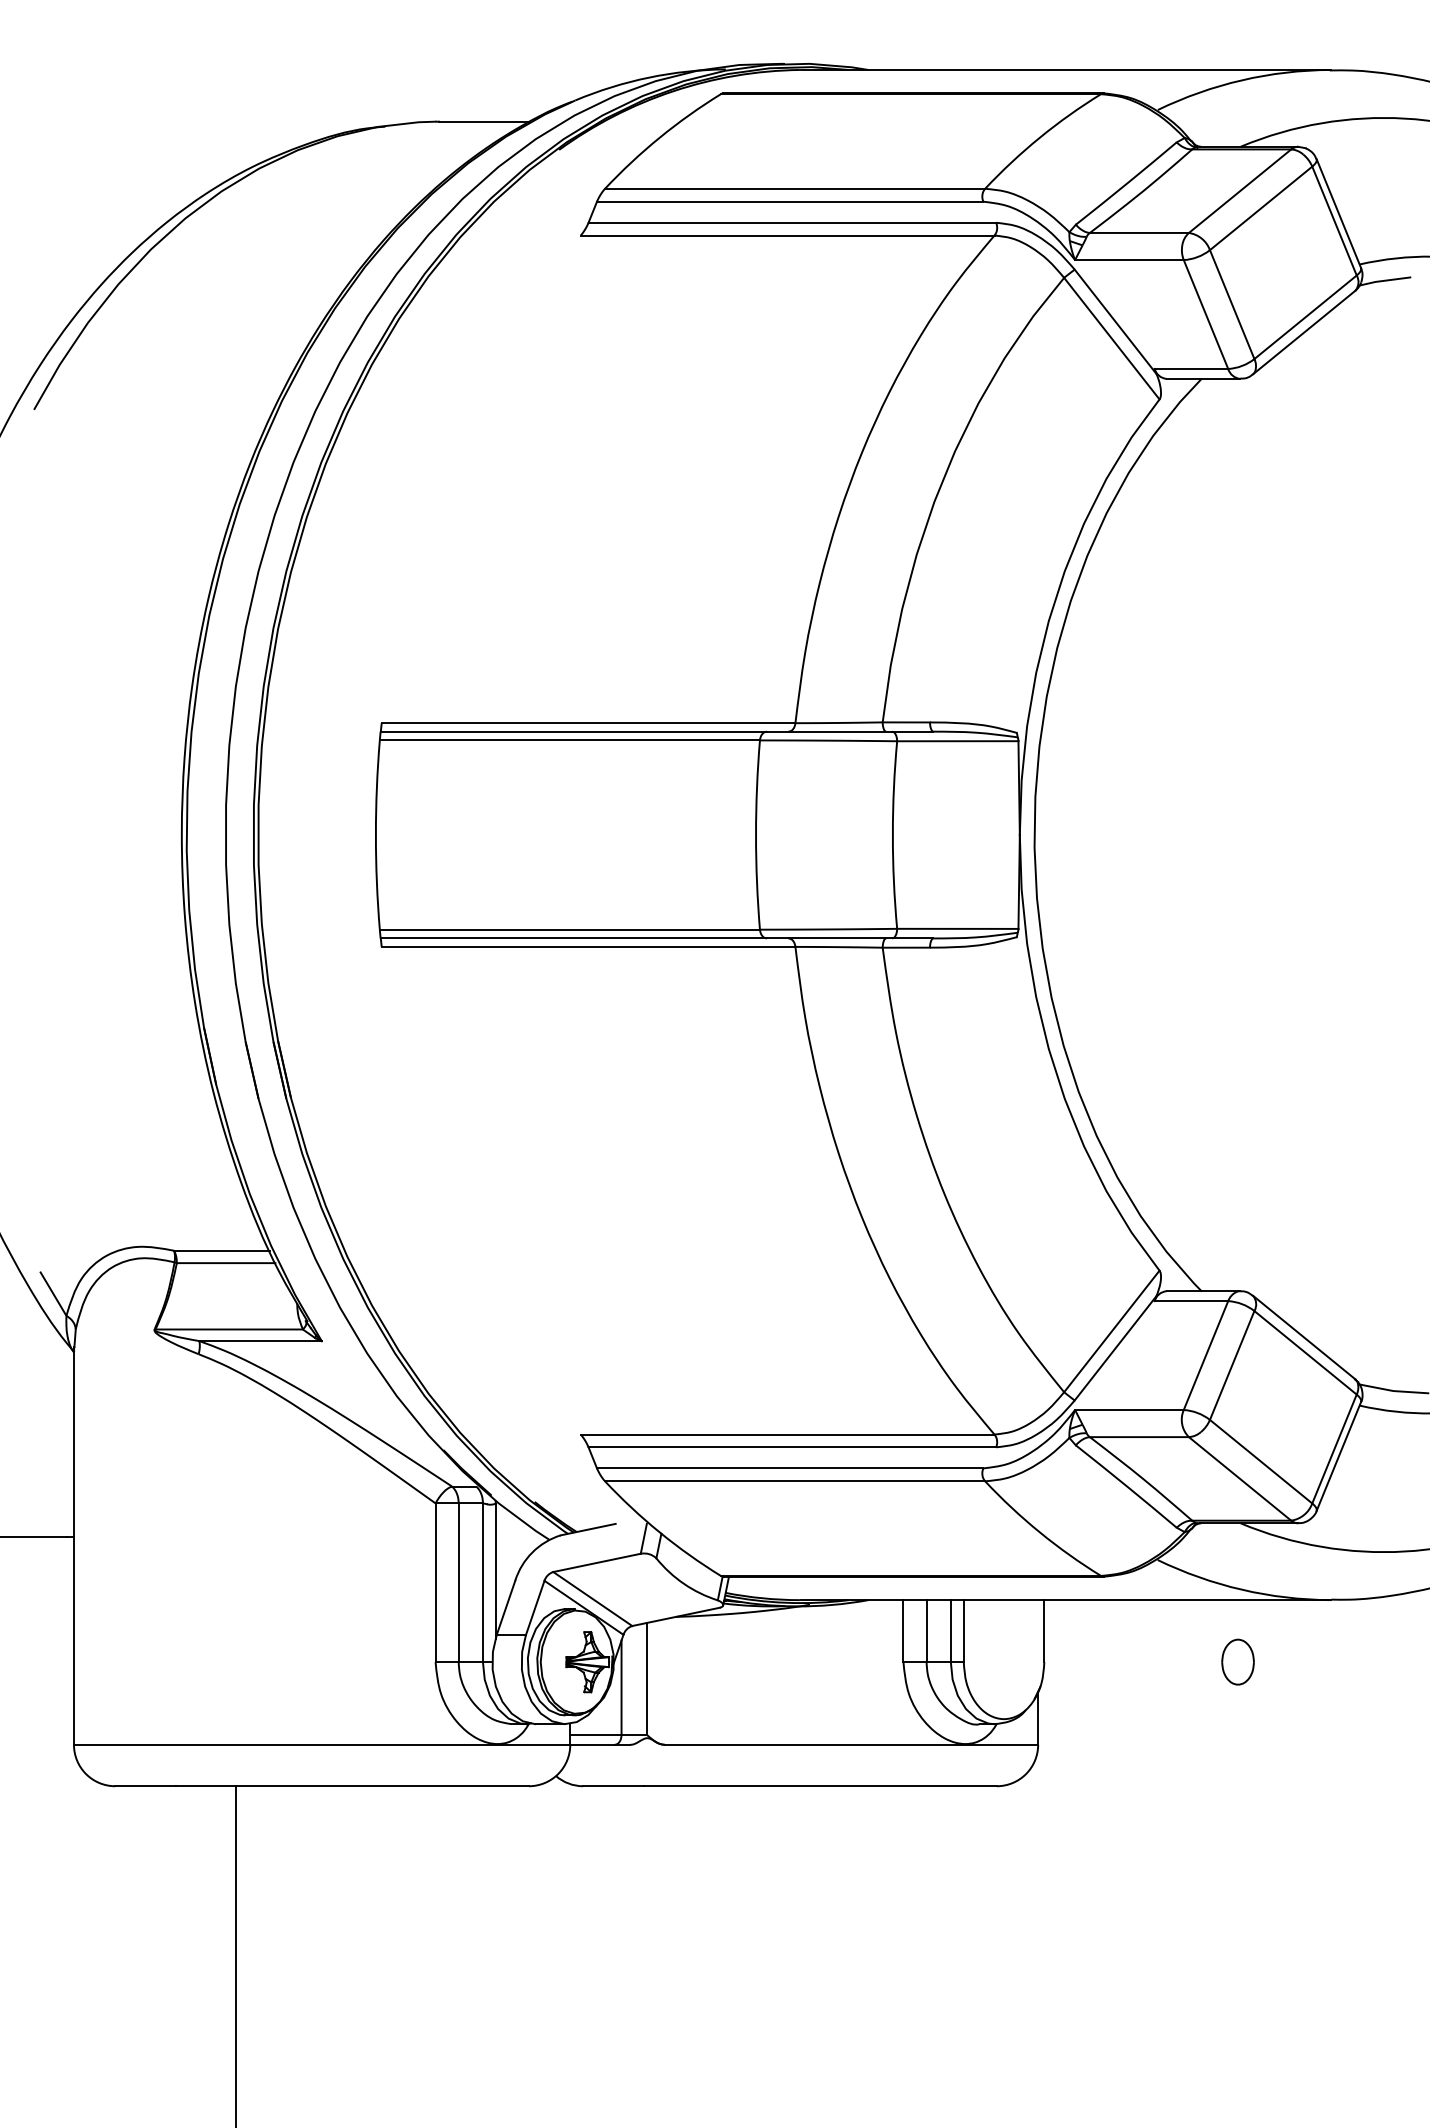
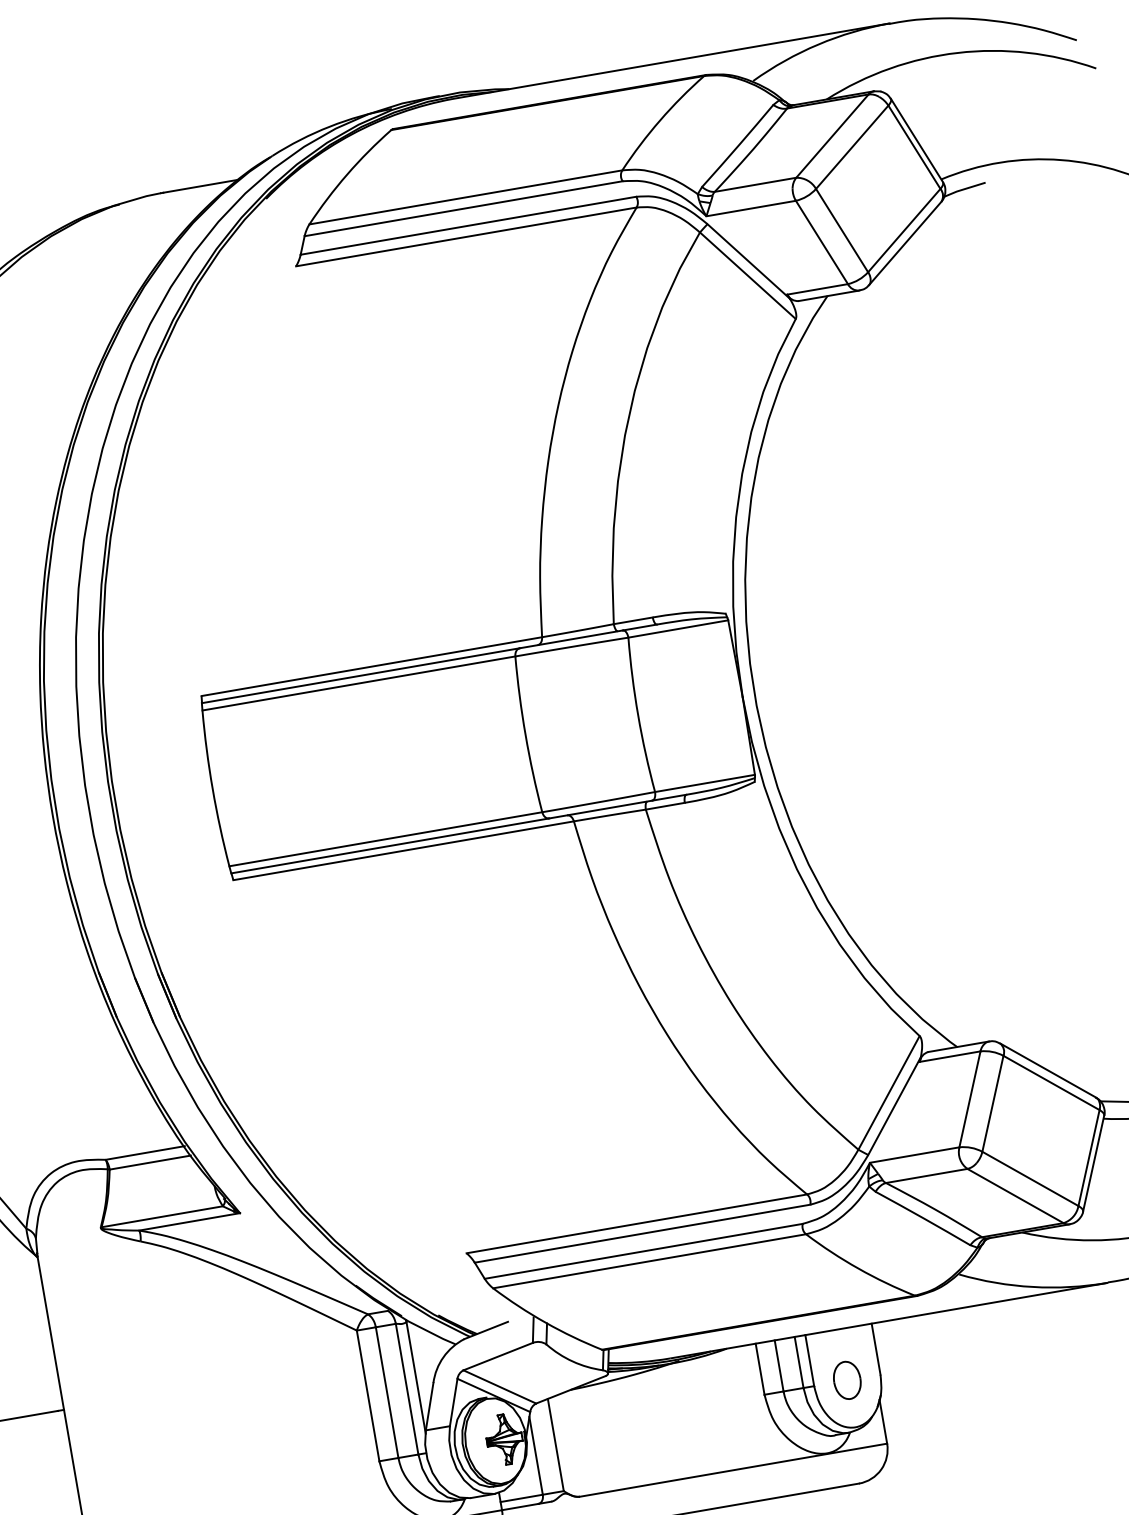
part: (1237, 1661) -> (846, 1379), moved

